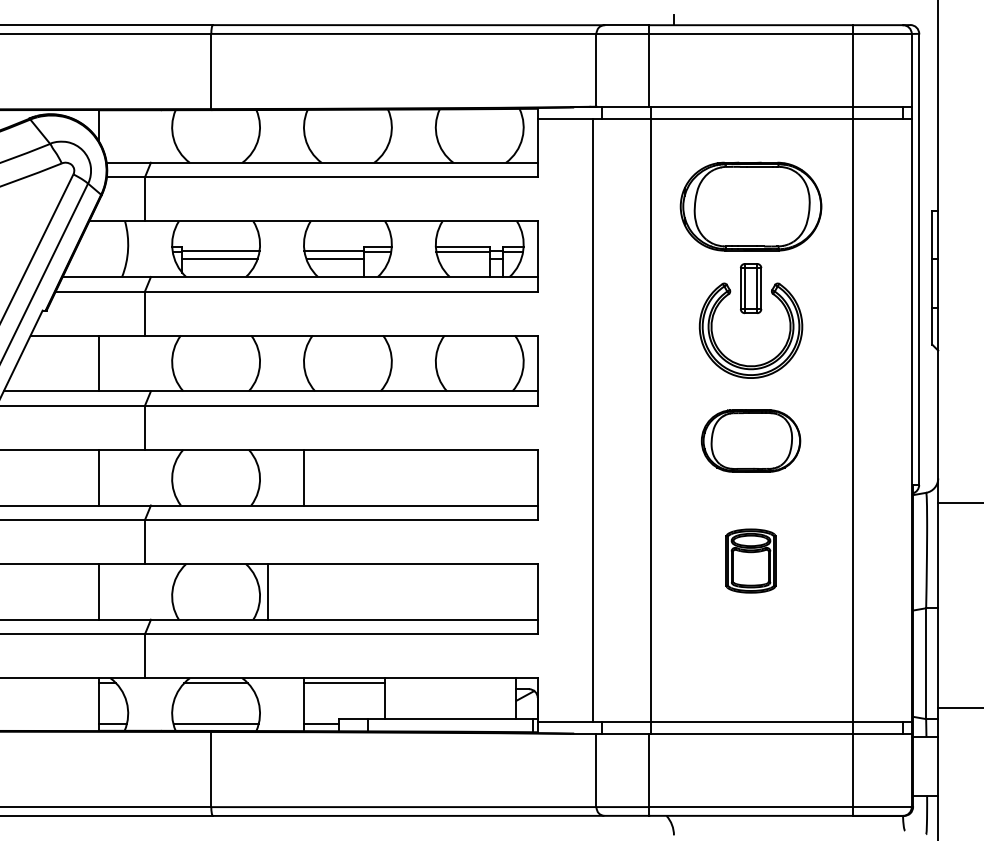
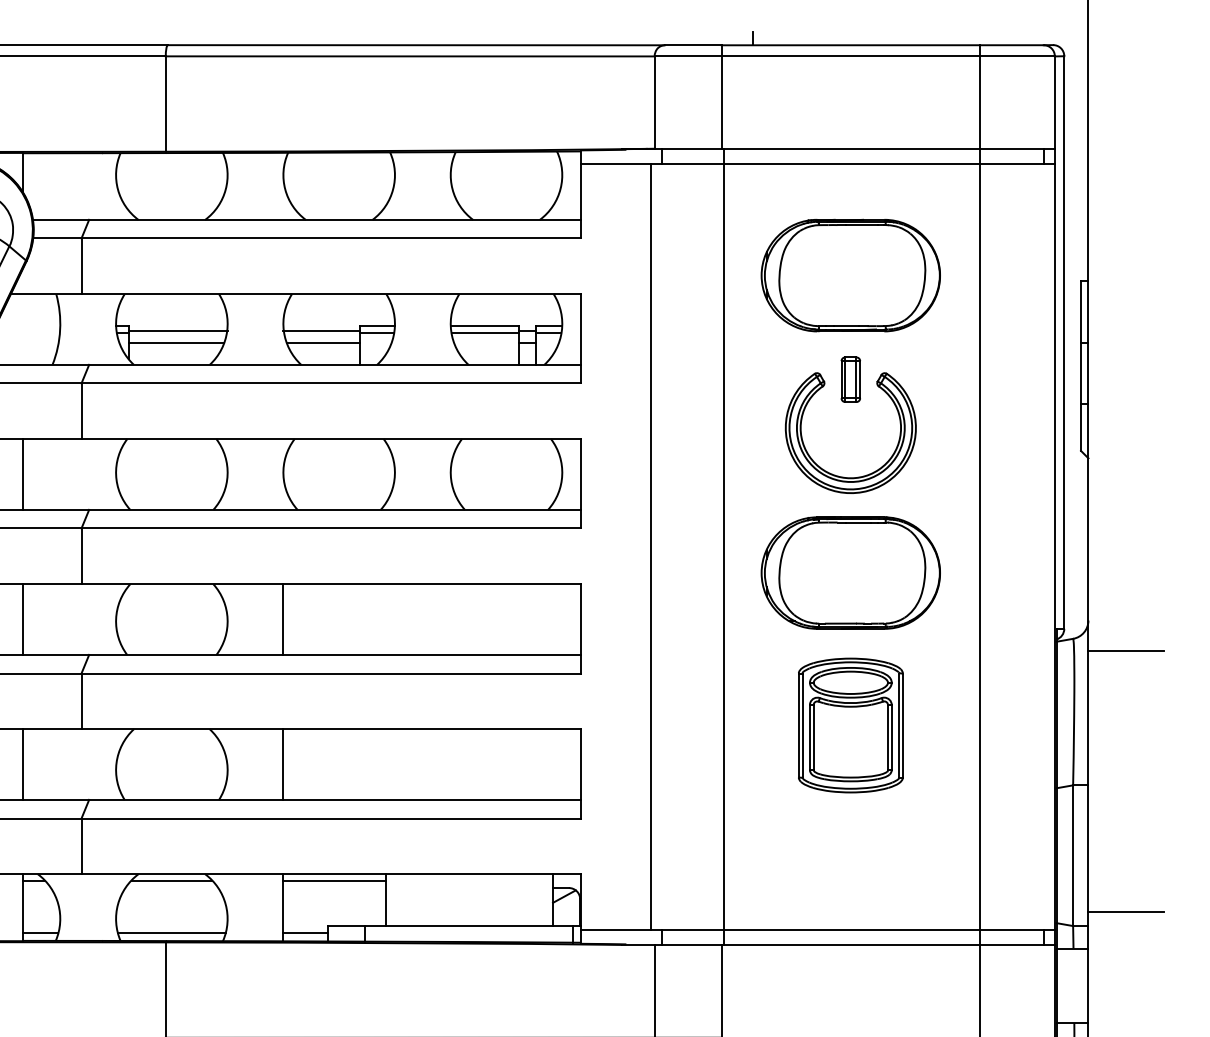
part: (750, 288) -> (850, 379), size x0.71
part: (750, 440) -> (850, 572), size x1.43
part: (750, 560) -> (850, 724), size x1.67
line: (267, 591) -> (282, 764), moved

